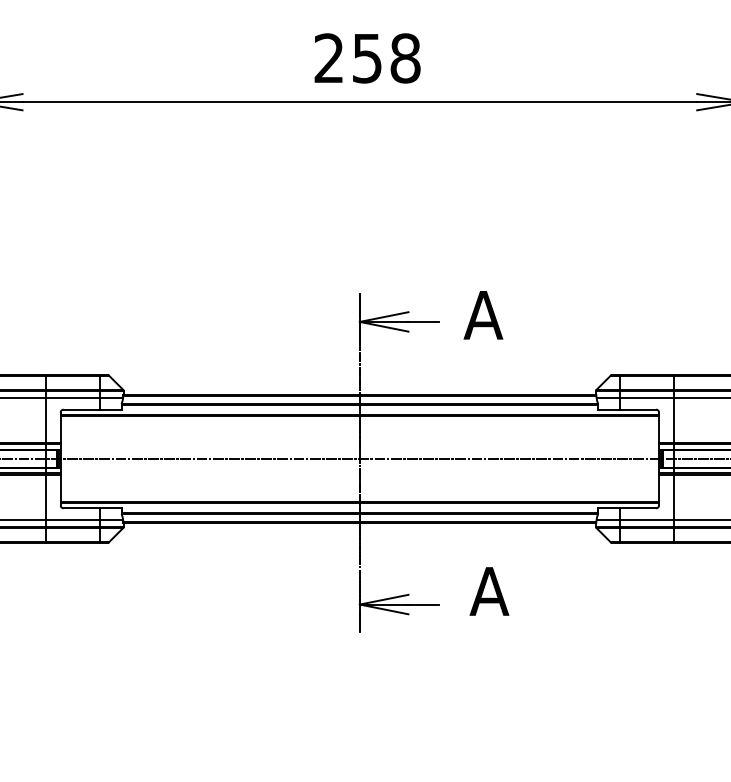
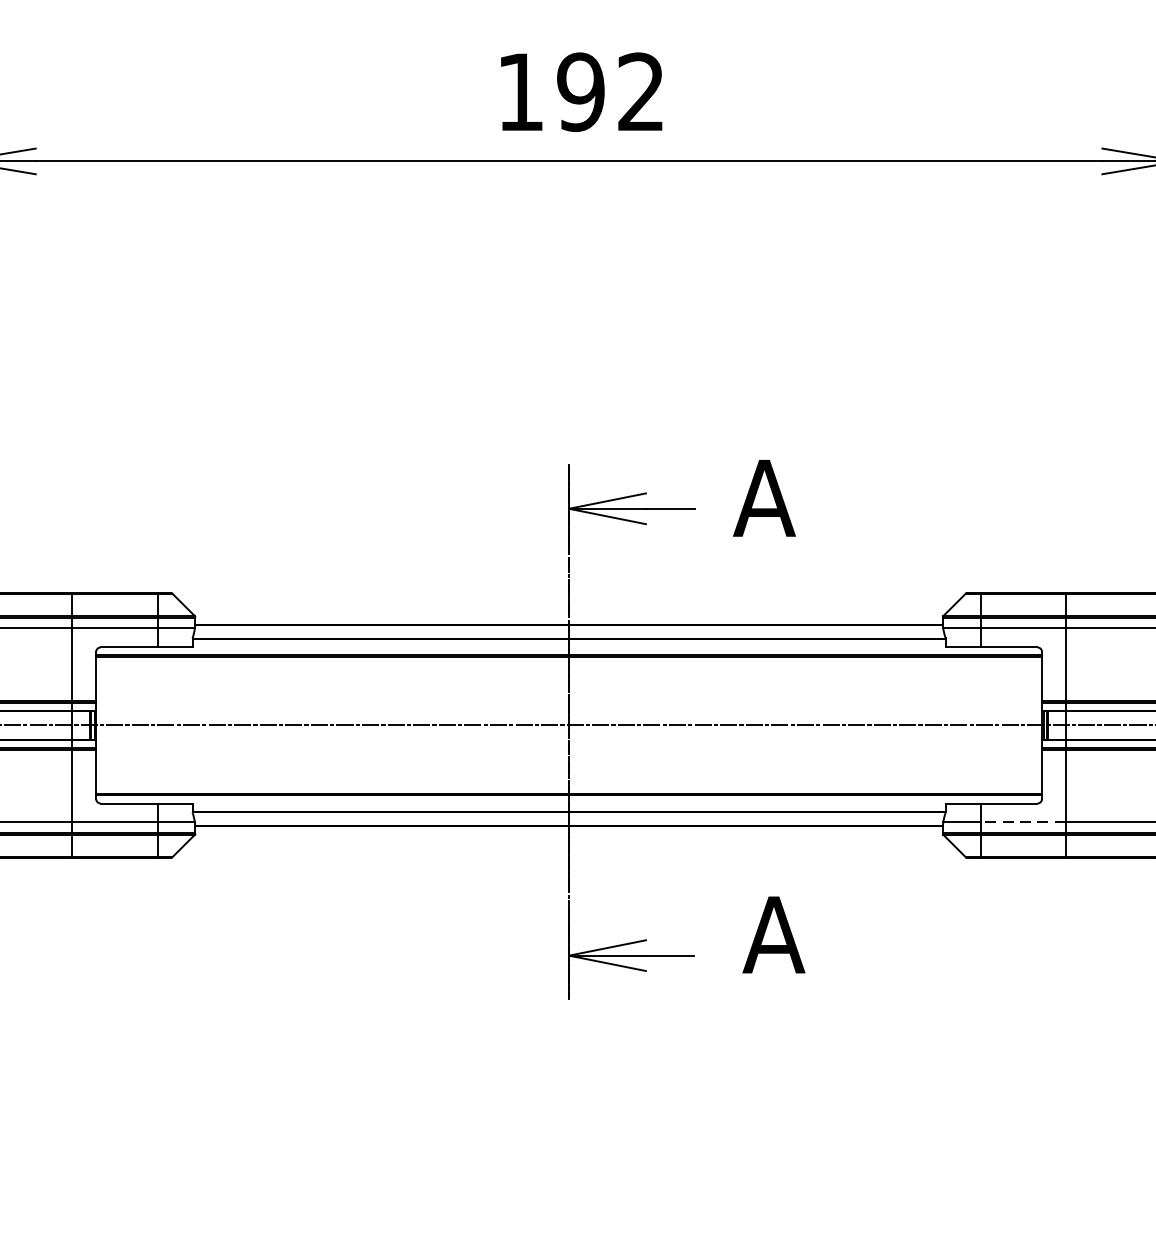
text: (367, 58) -> (581, 92), 258 -> 192
line: (647, 520) -> (1023, 822), solid -> dashed

